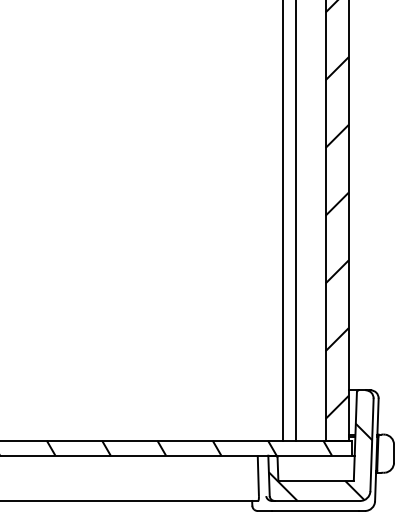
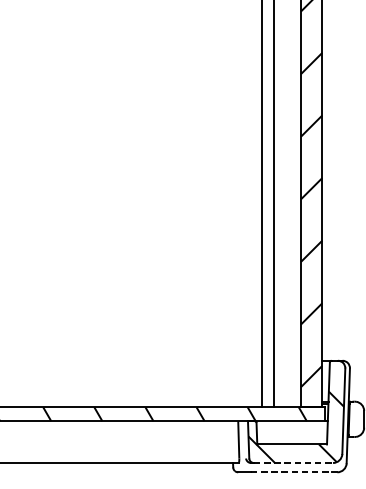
line: (317, 500) -> (293, 462), solid -> dashed
line: (315, 511) -> (291, 472), solid -> dashed

